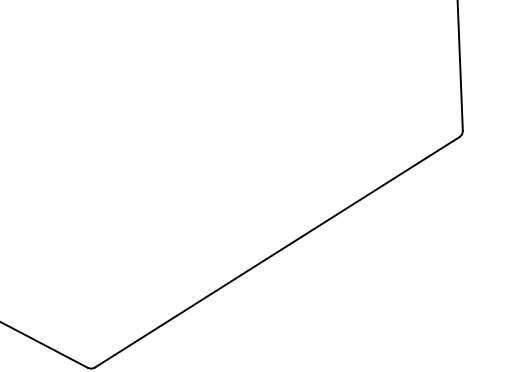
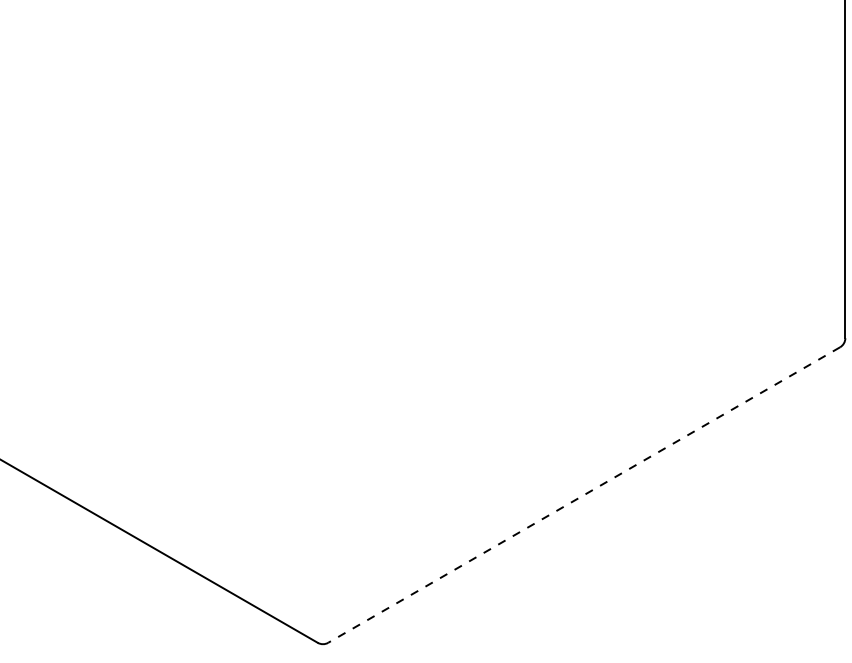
line: (277, 252) -> (584, 495), solid -> dashed

